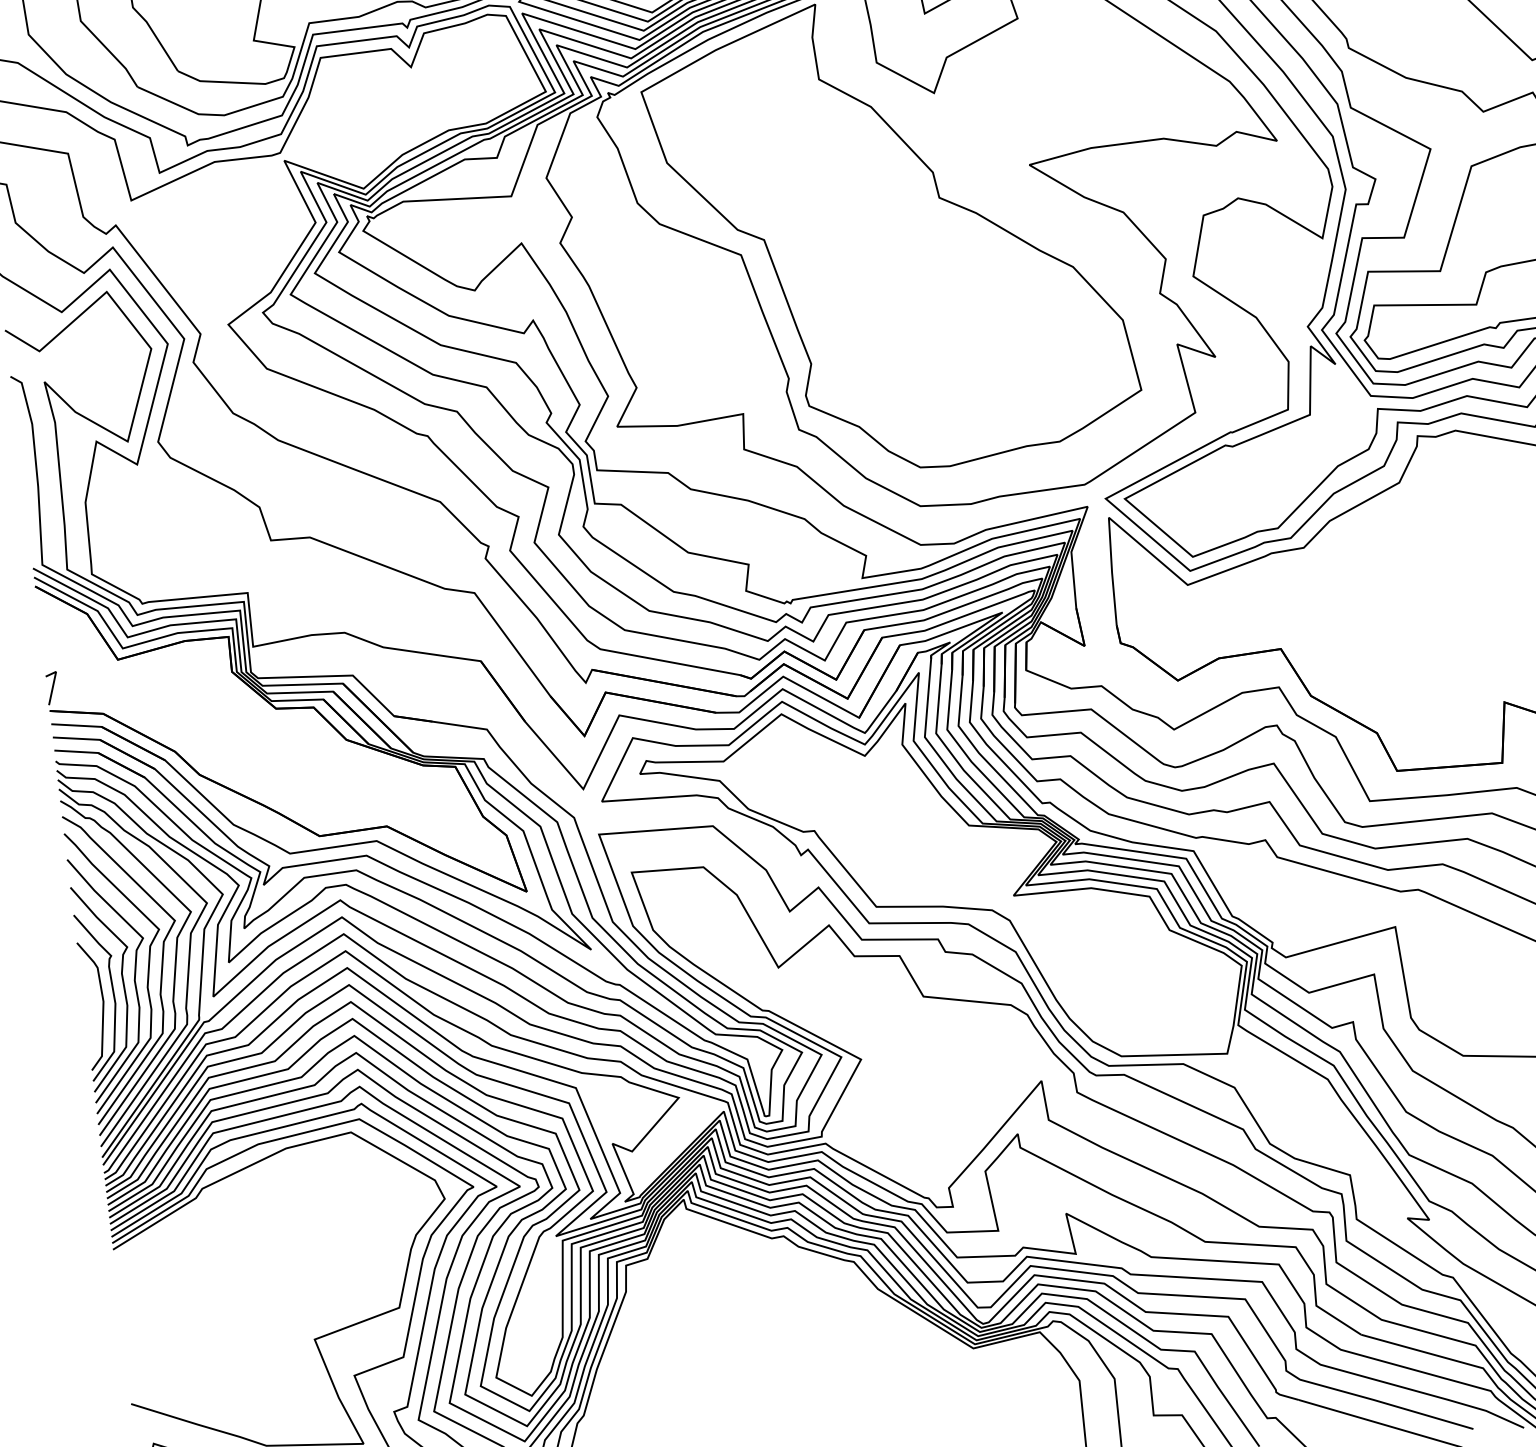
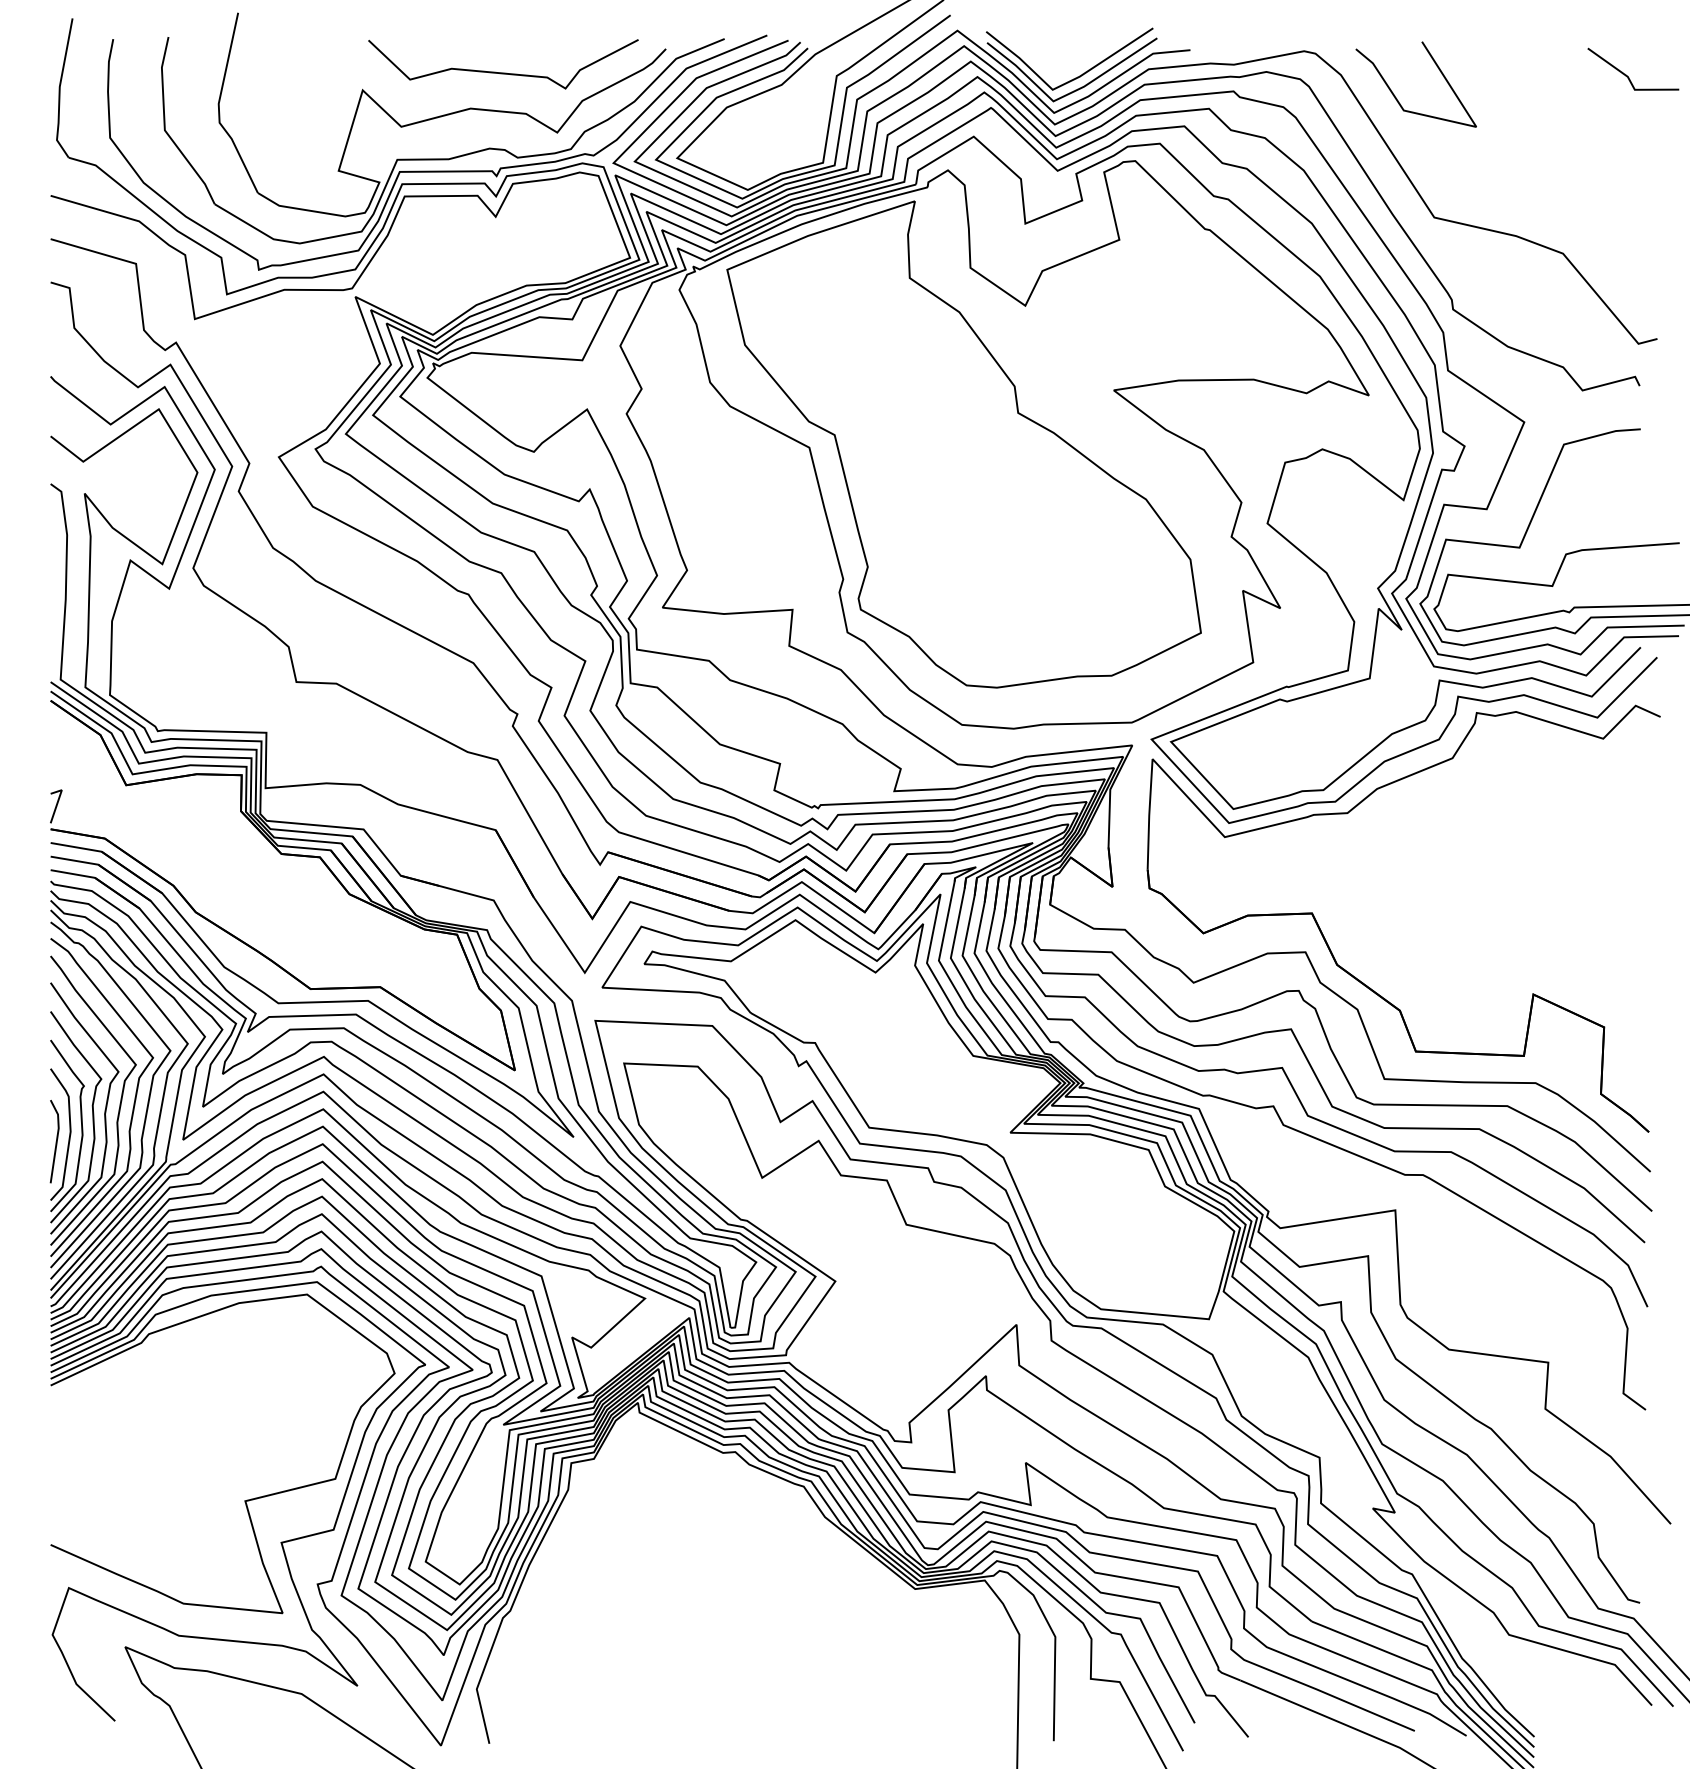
line: (89, 1012) -> (55, 1141), added

